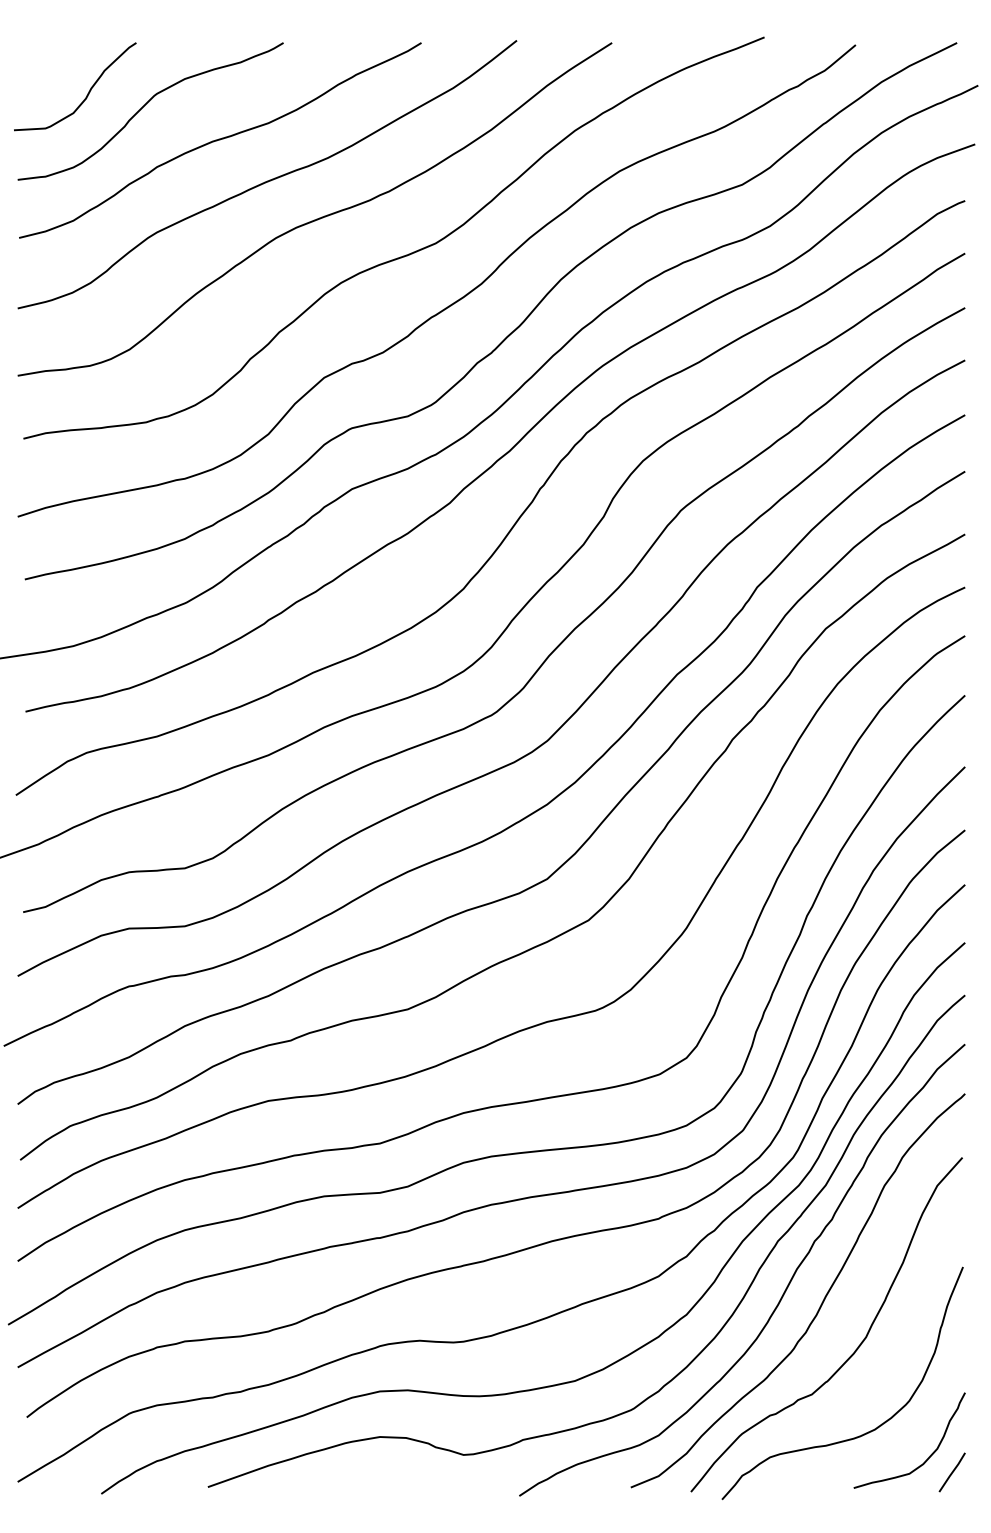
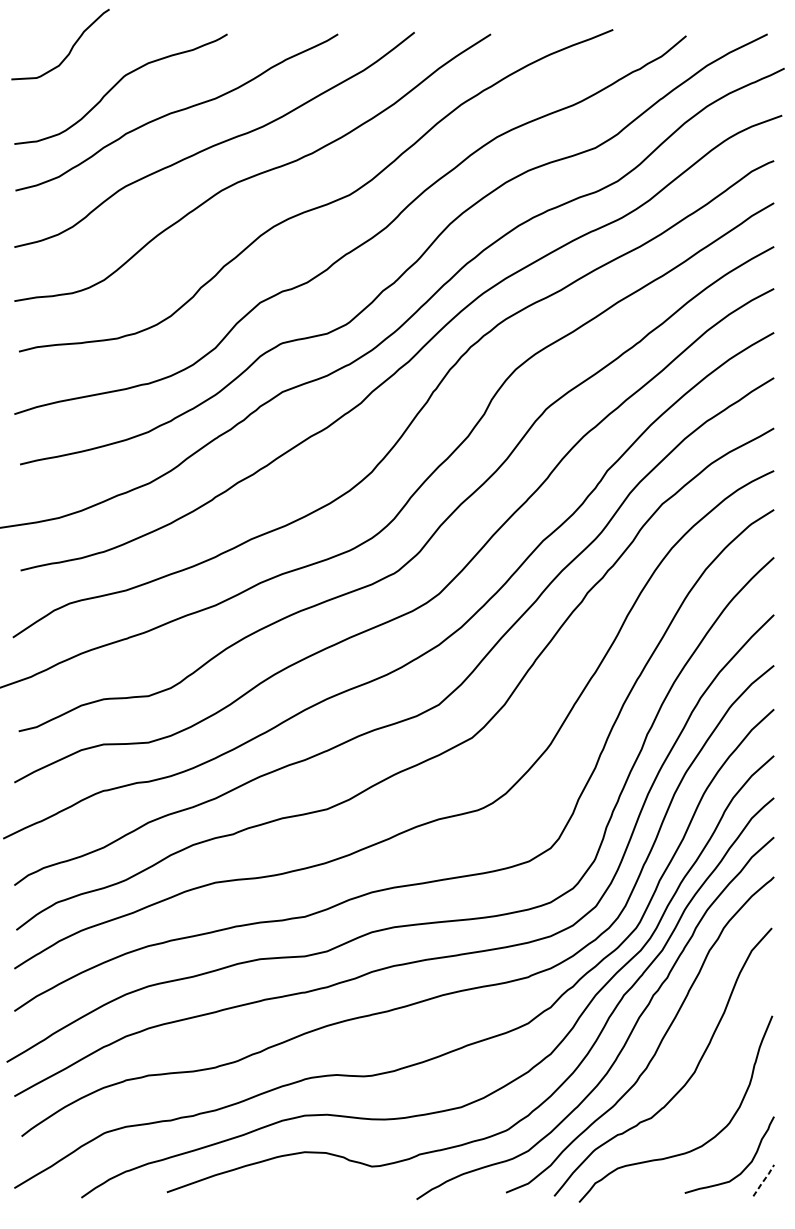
curve: (87, 93) -> (70, 49), moved
line: (952, 1471) -> (763, 1179), solid -> dashed

